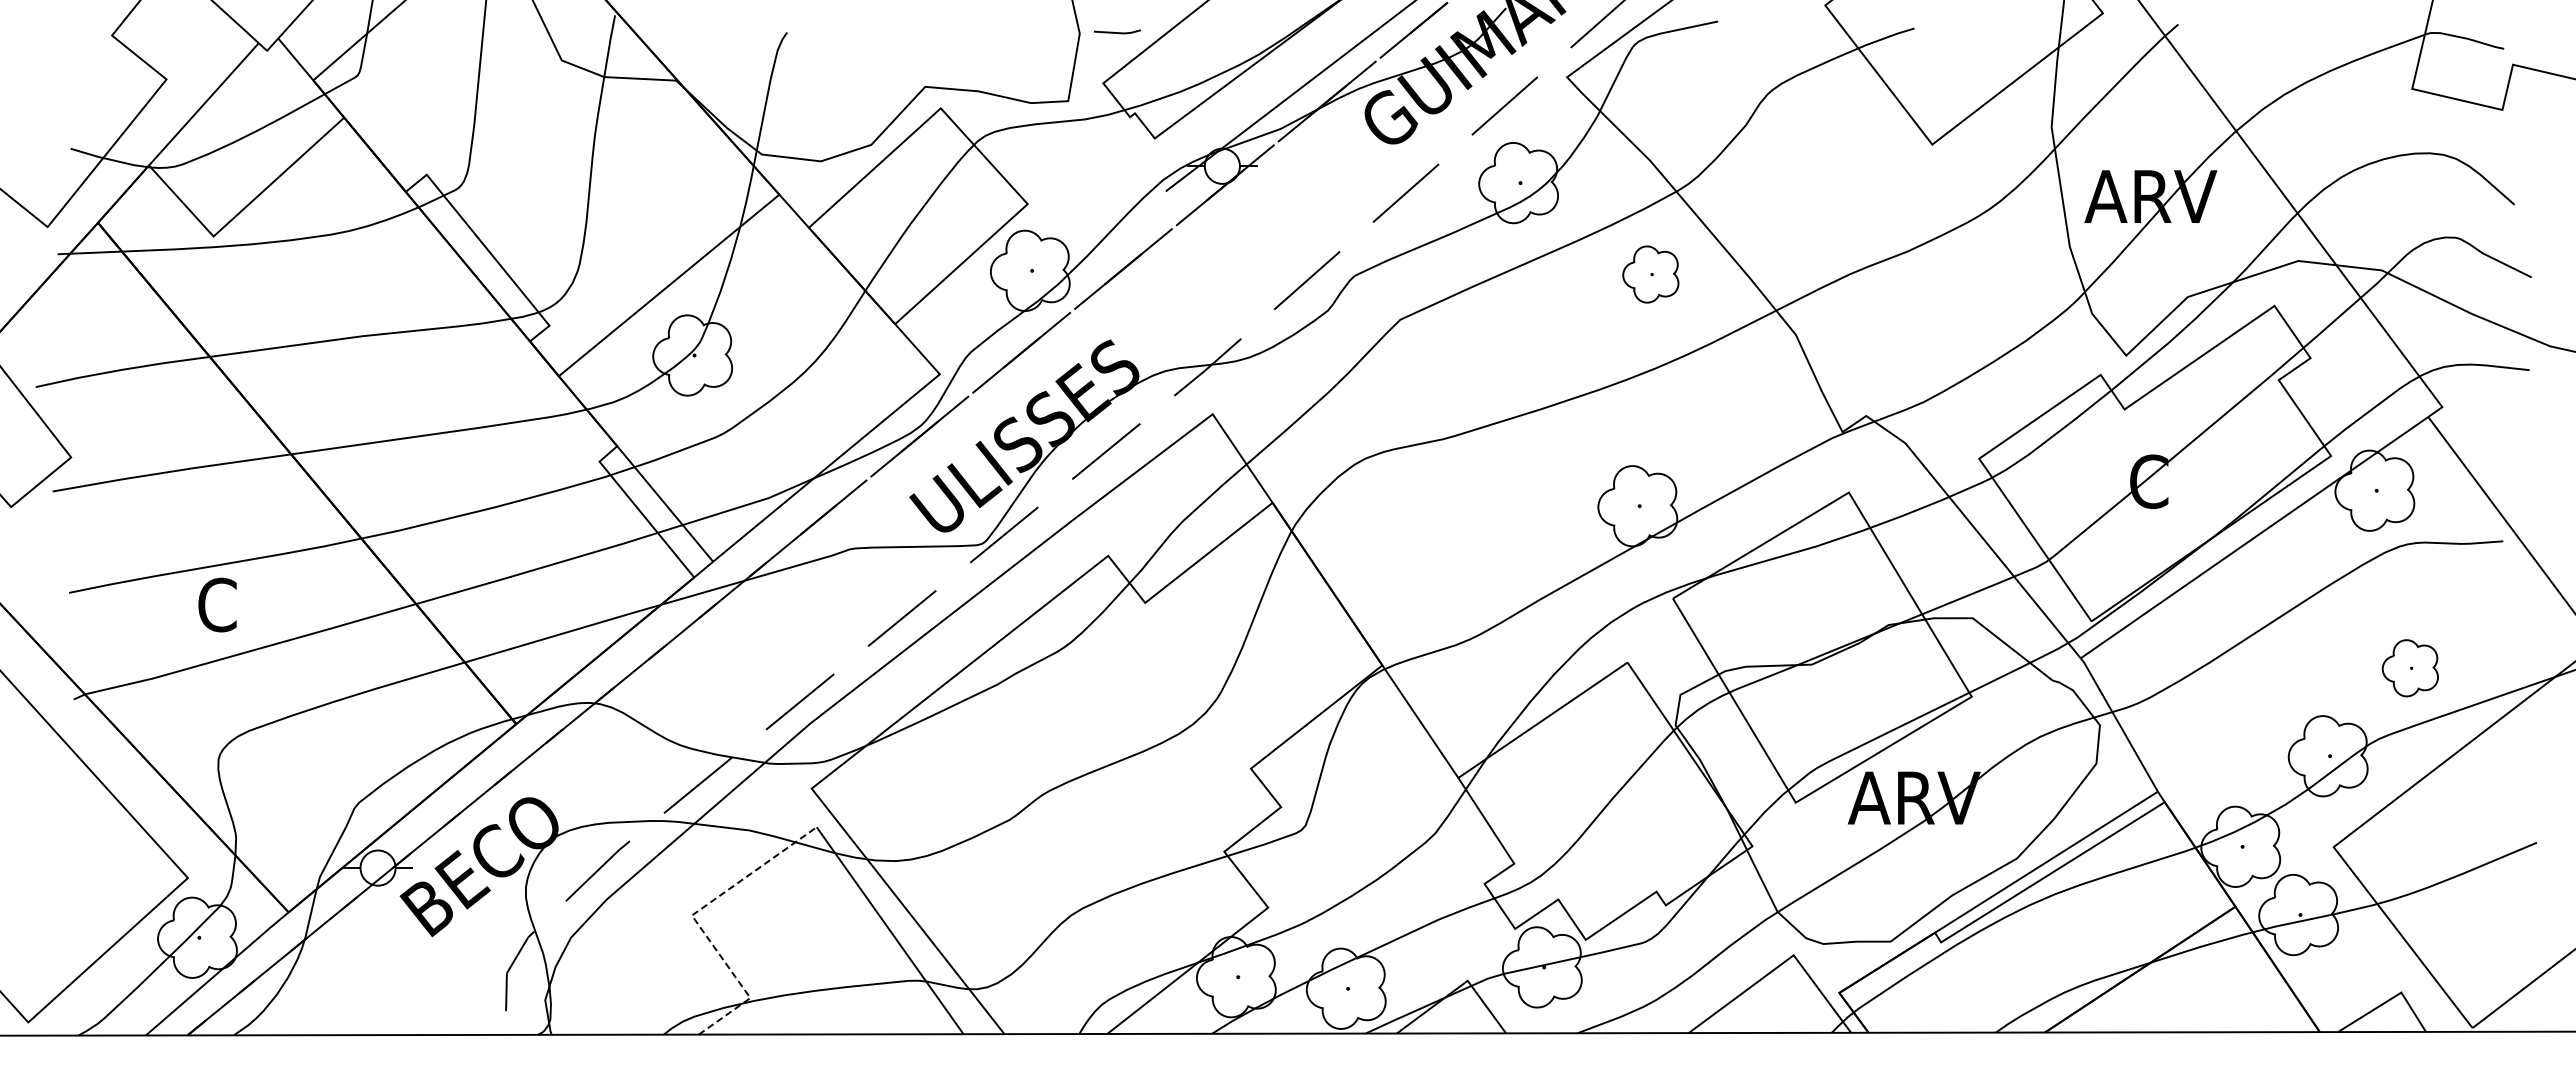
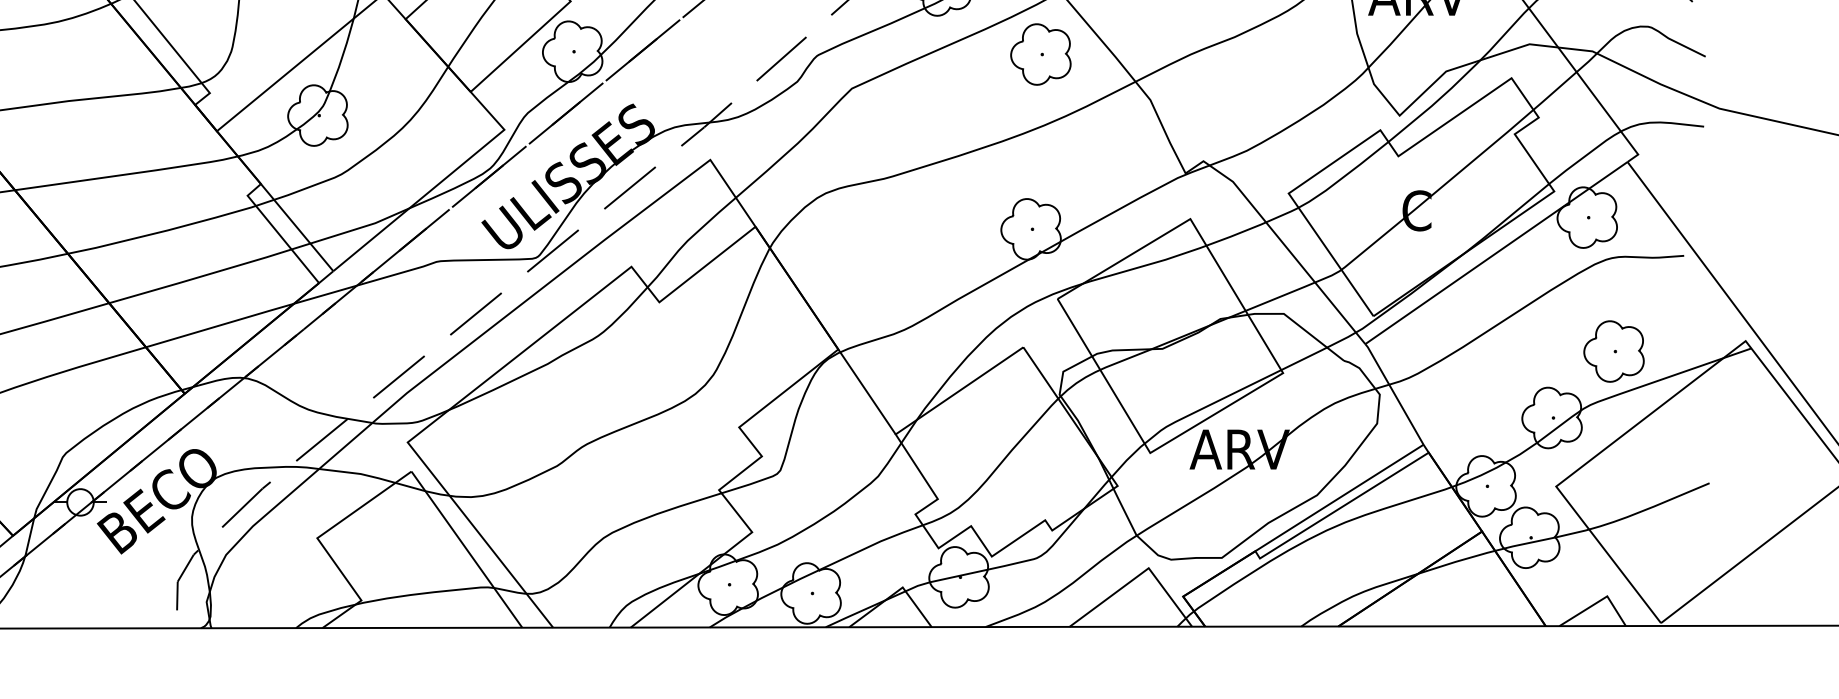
part: (1650, 274) -> (1040, 54), size x1.43
part: (2410, 668) -> (1614, 351), size x1.43
line: (695, 920) -> (320, 541), dashed -> solid

